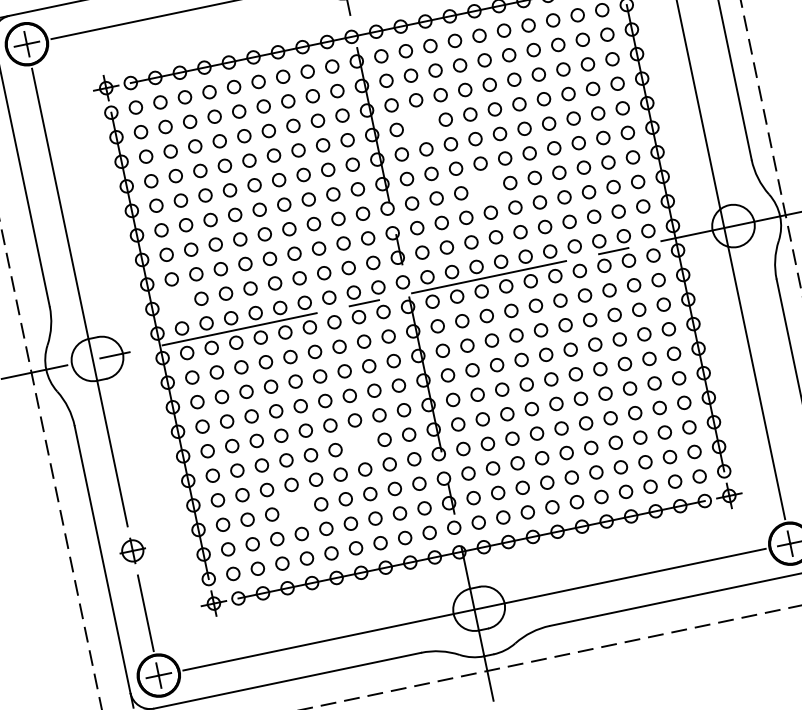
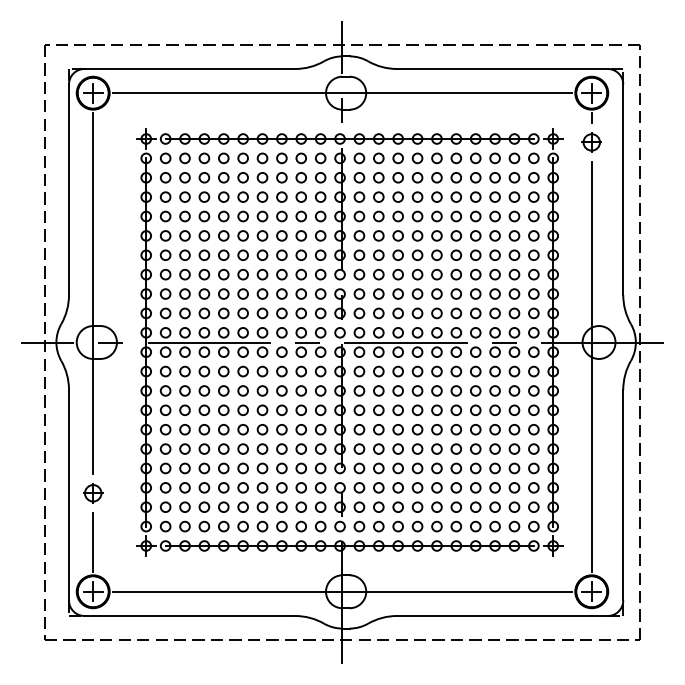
circle: (420, 124) -> (378, 216), added
circle: (485, 188) -> (417, 274), added
circle: (176, 304) -> (165, 313), added
circle: (359, 444) -> (281, 448), added
circle: (296, 509) -> (223, 487), added

